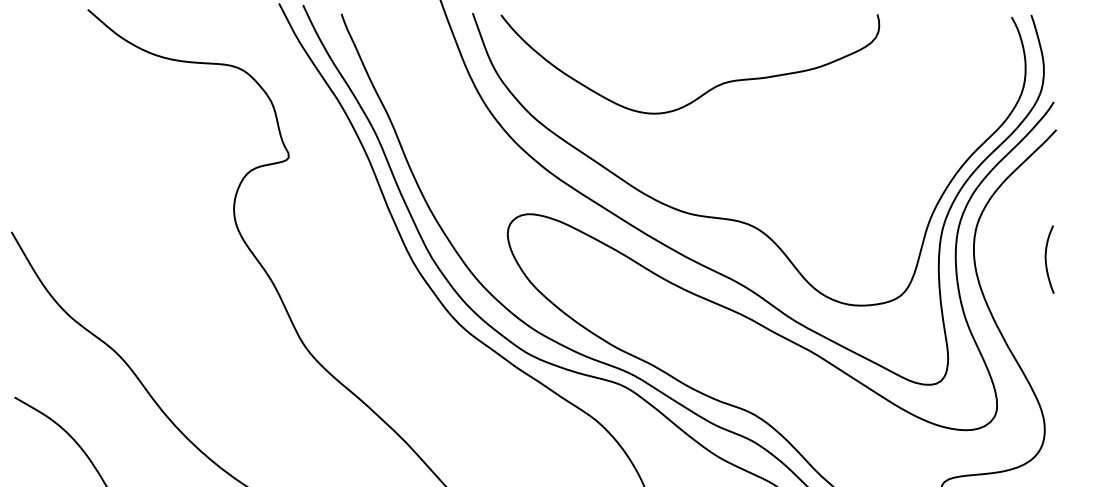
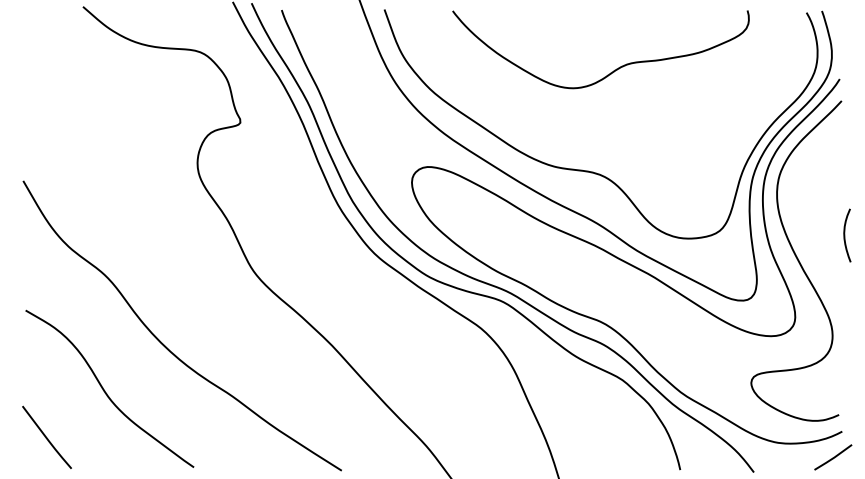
curve: (706, 90) -> (613, 70), moved
curve: (1047, 259) -> (845, 235), moved

